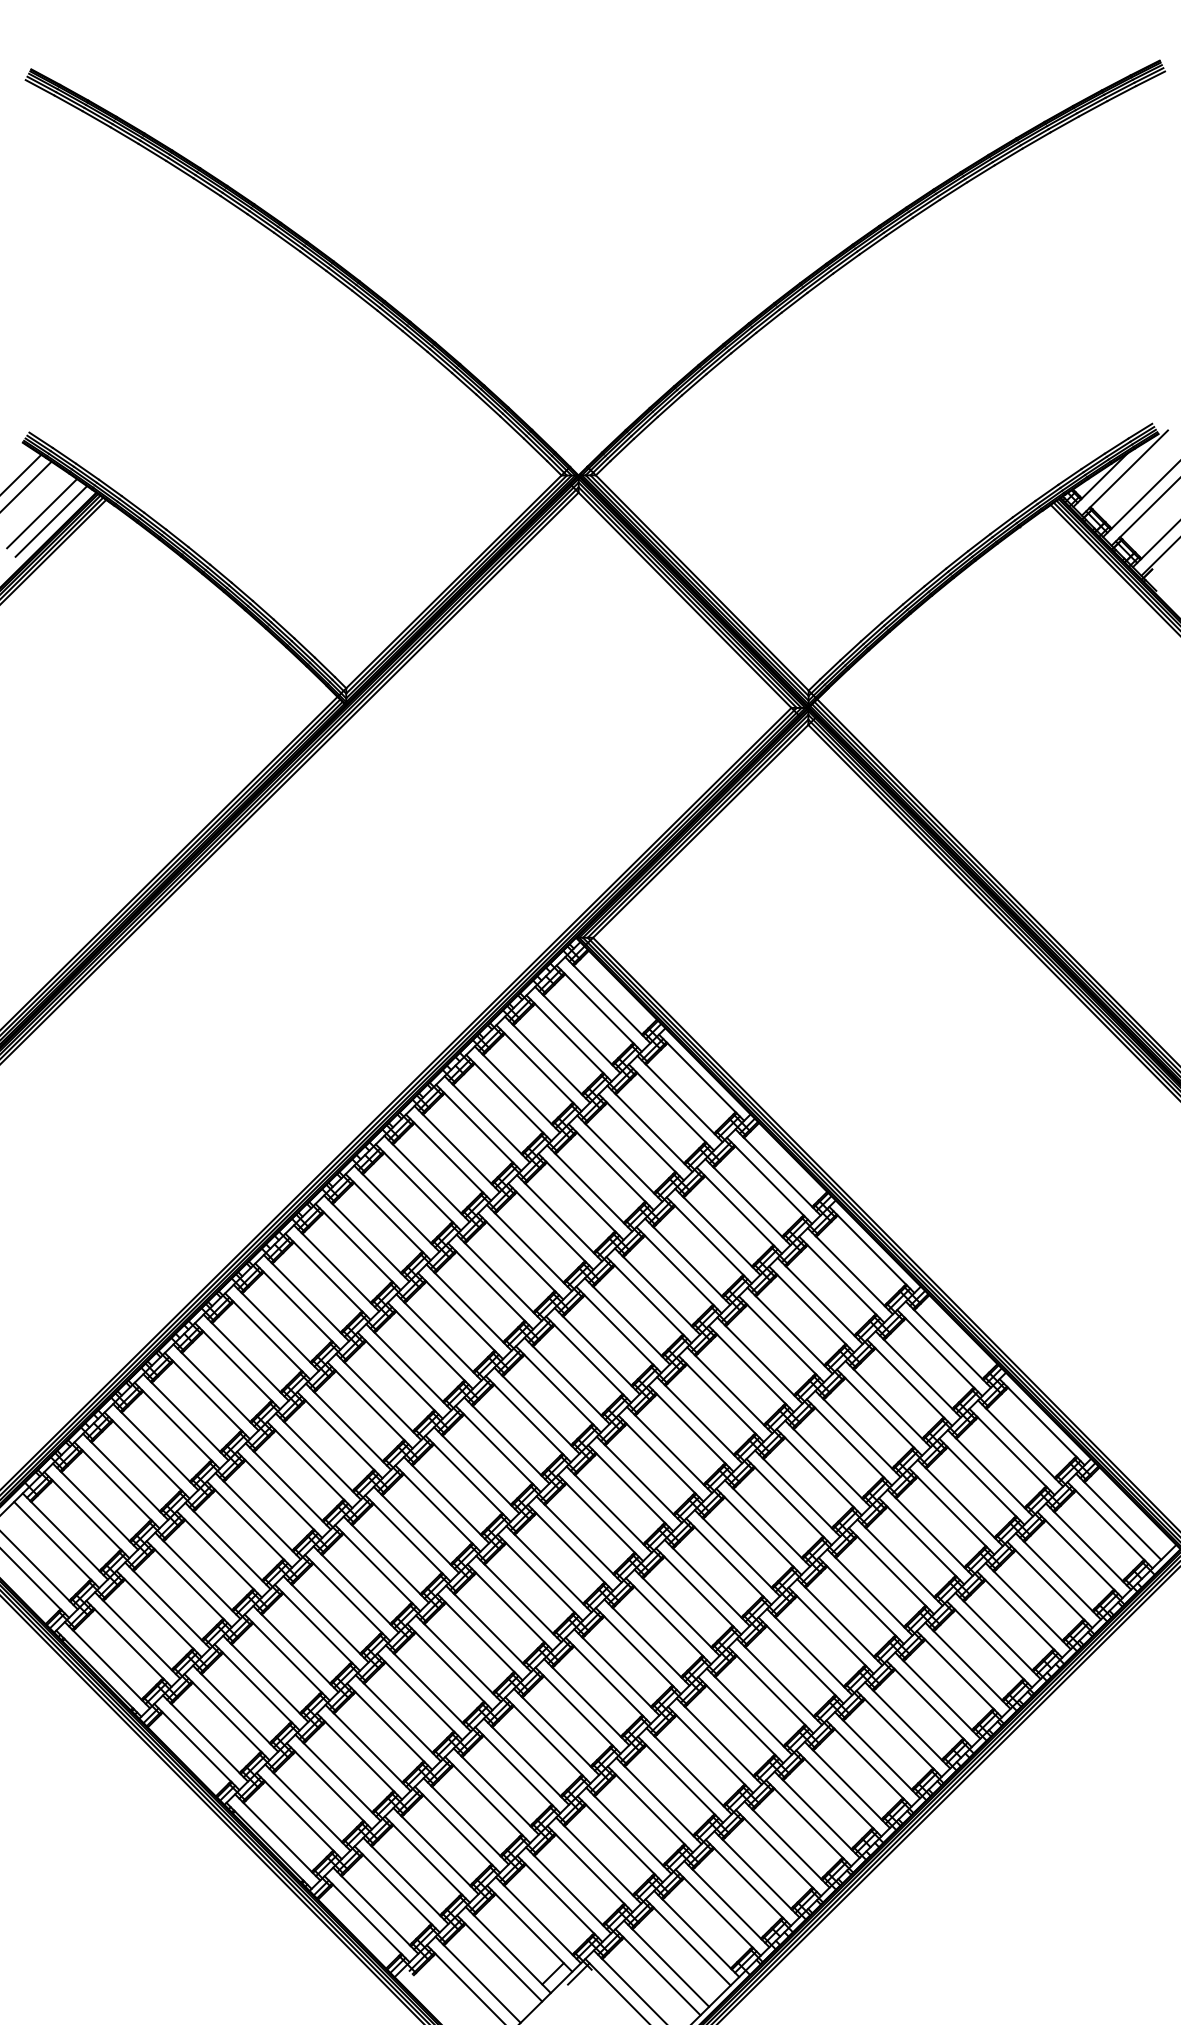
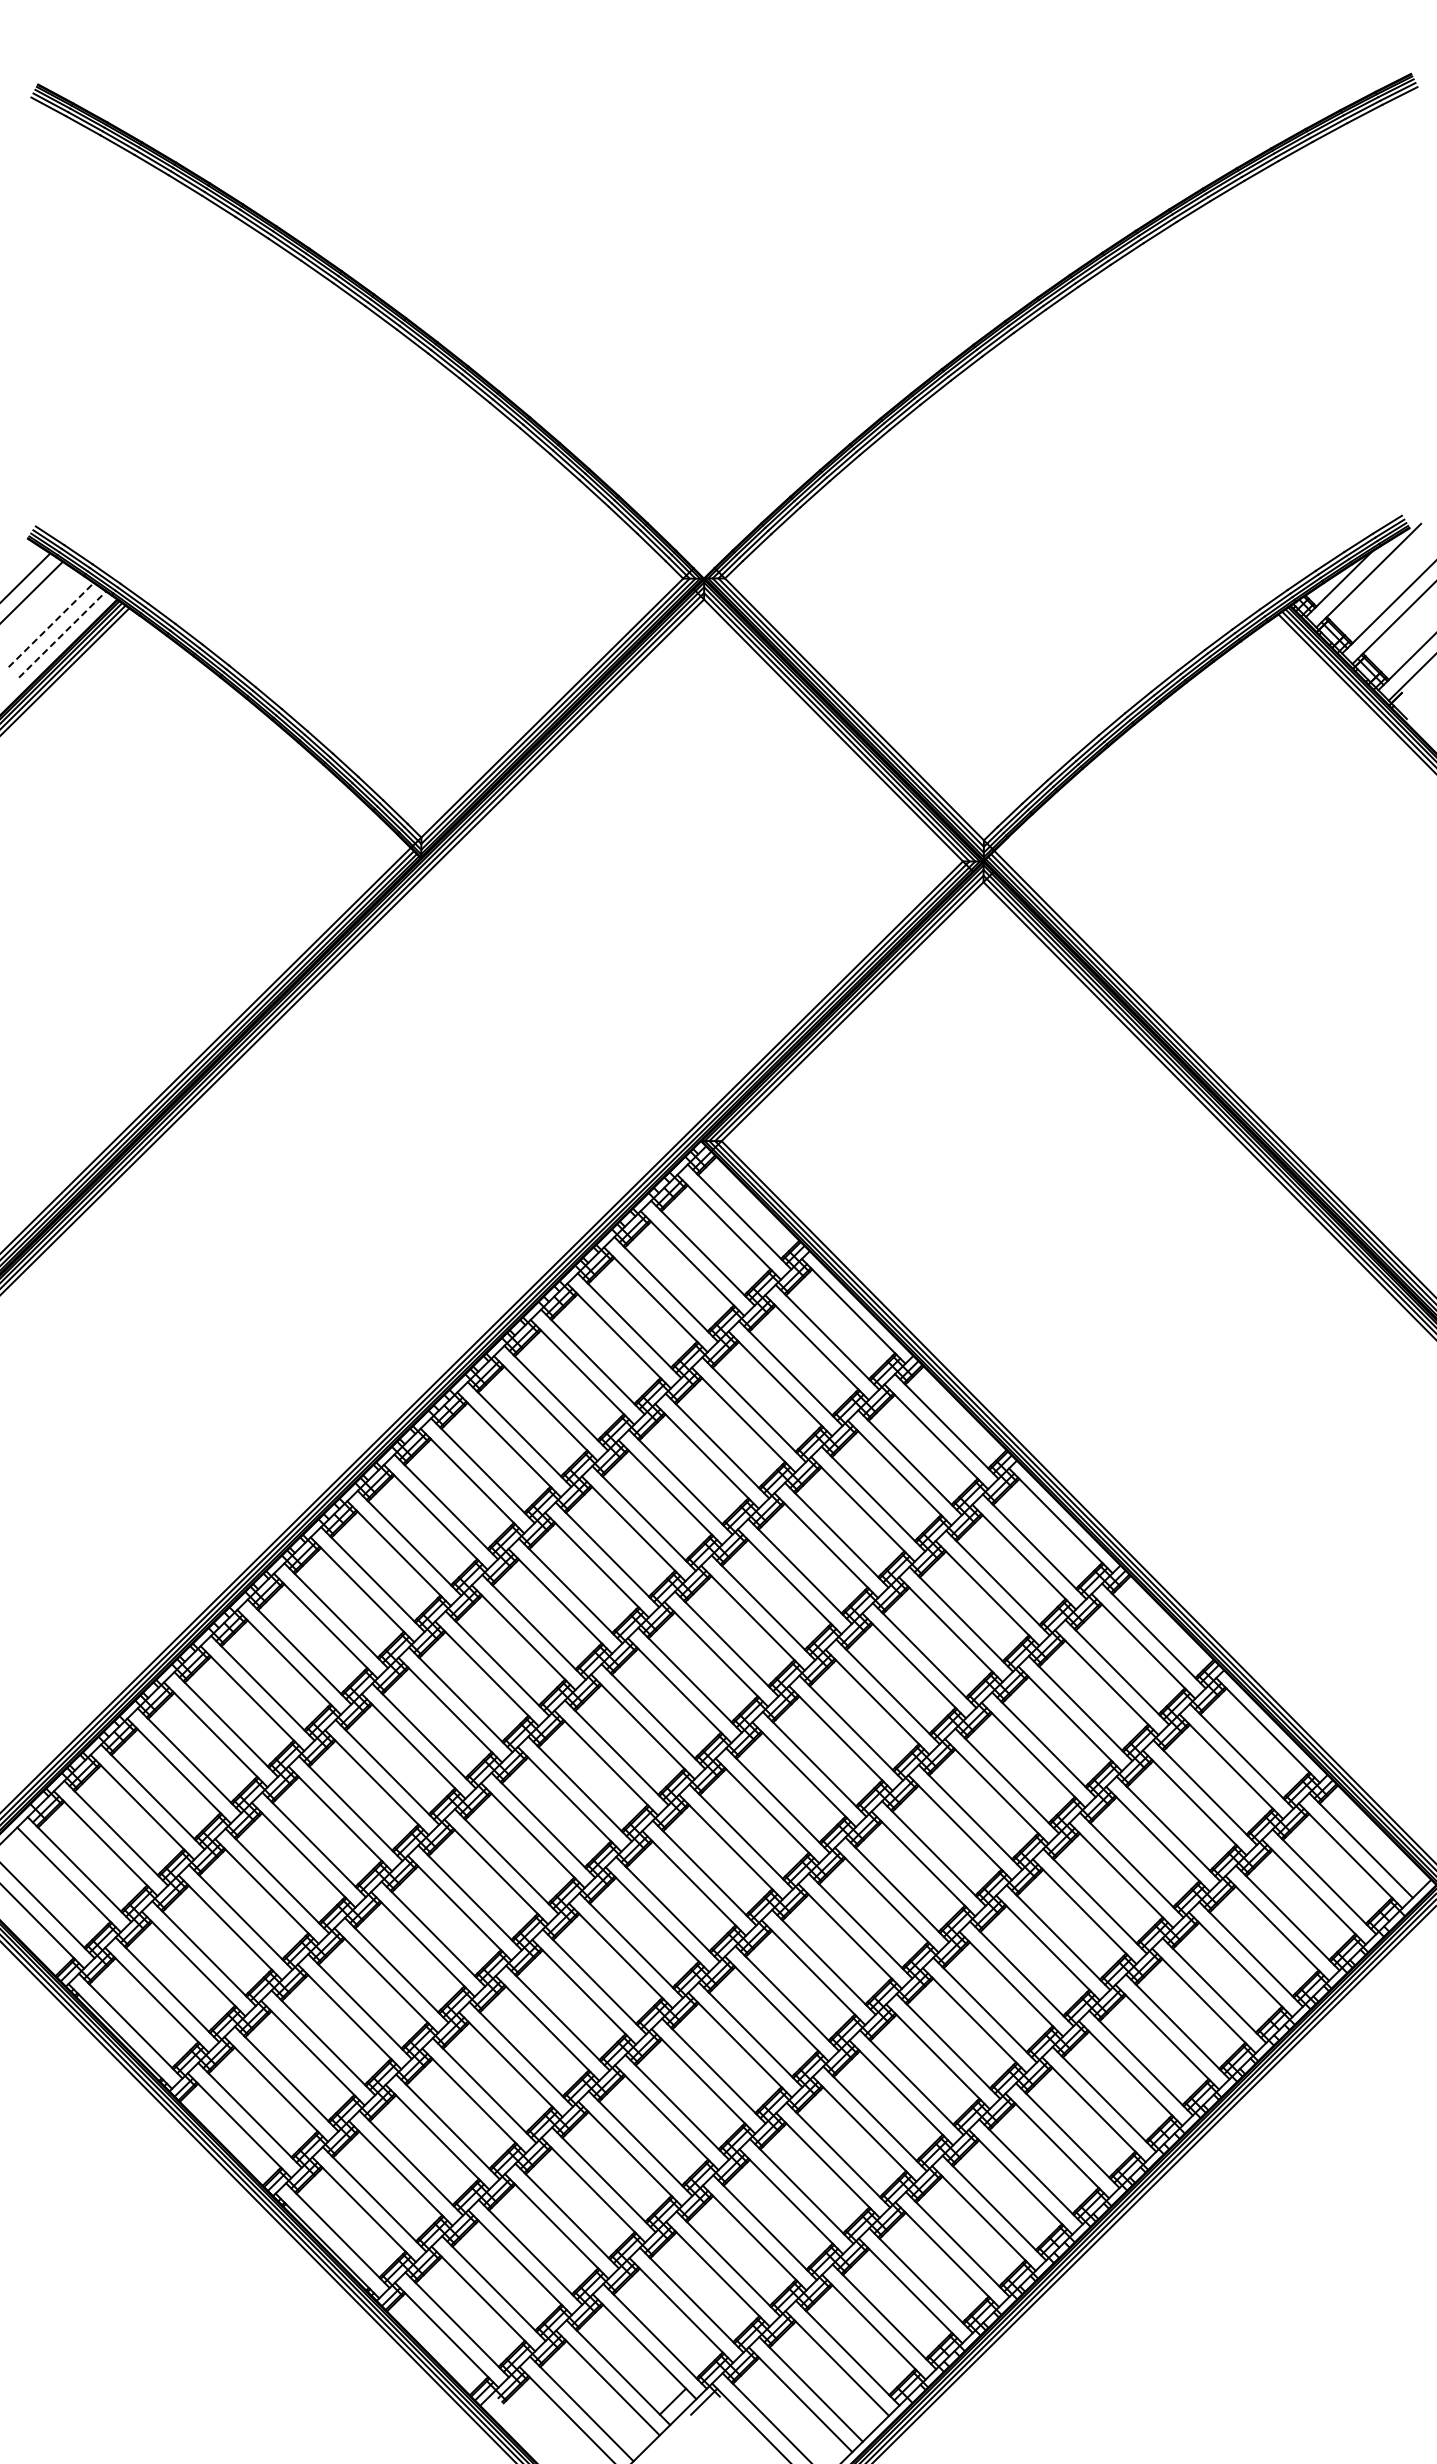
line: (42, 514) -> (51, 625), solid -> dashed
line: (51, 521) -> (62, 634), solid -> dashed

